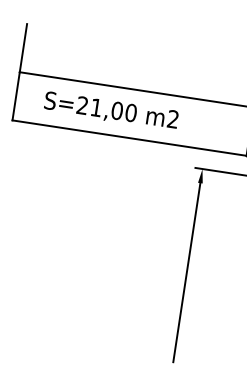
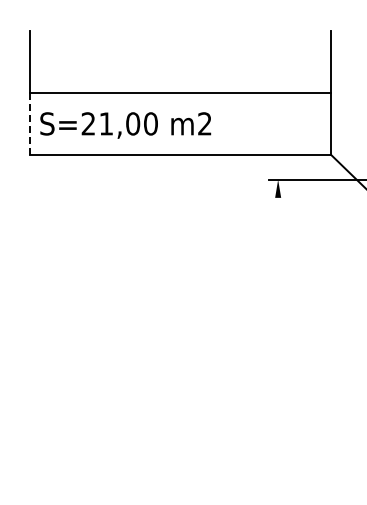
line: (16, 96) -> (30, 123), solid -> dashed
text: (111, 111) -> (125, 125), moved
line: (187, 272) -> (278, 312), removed

